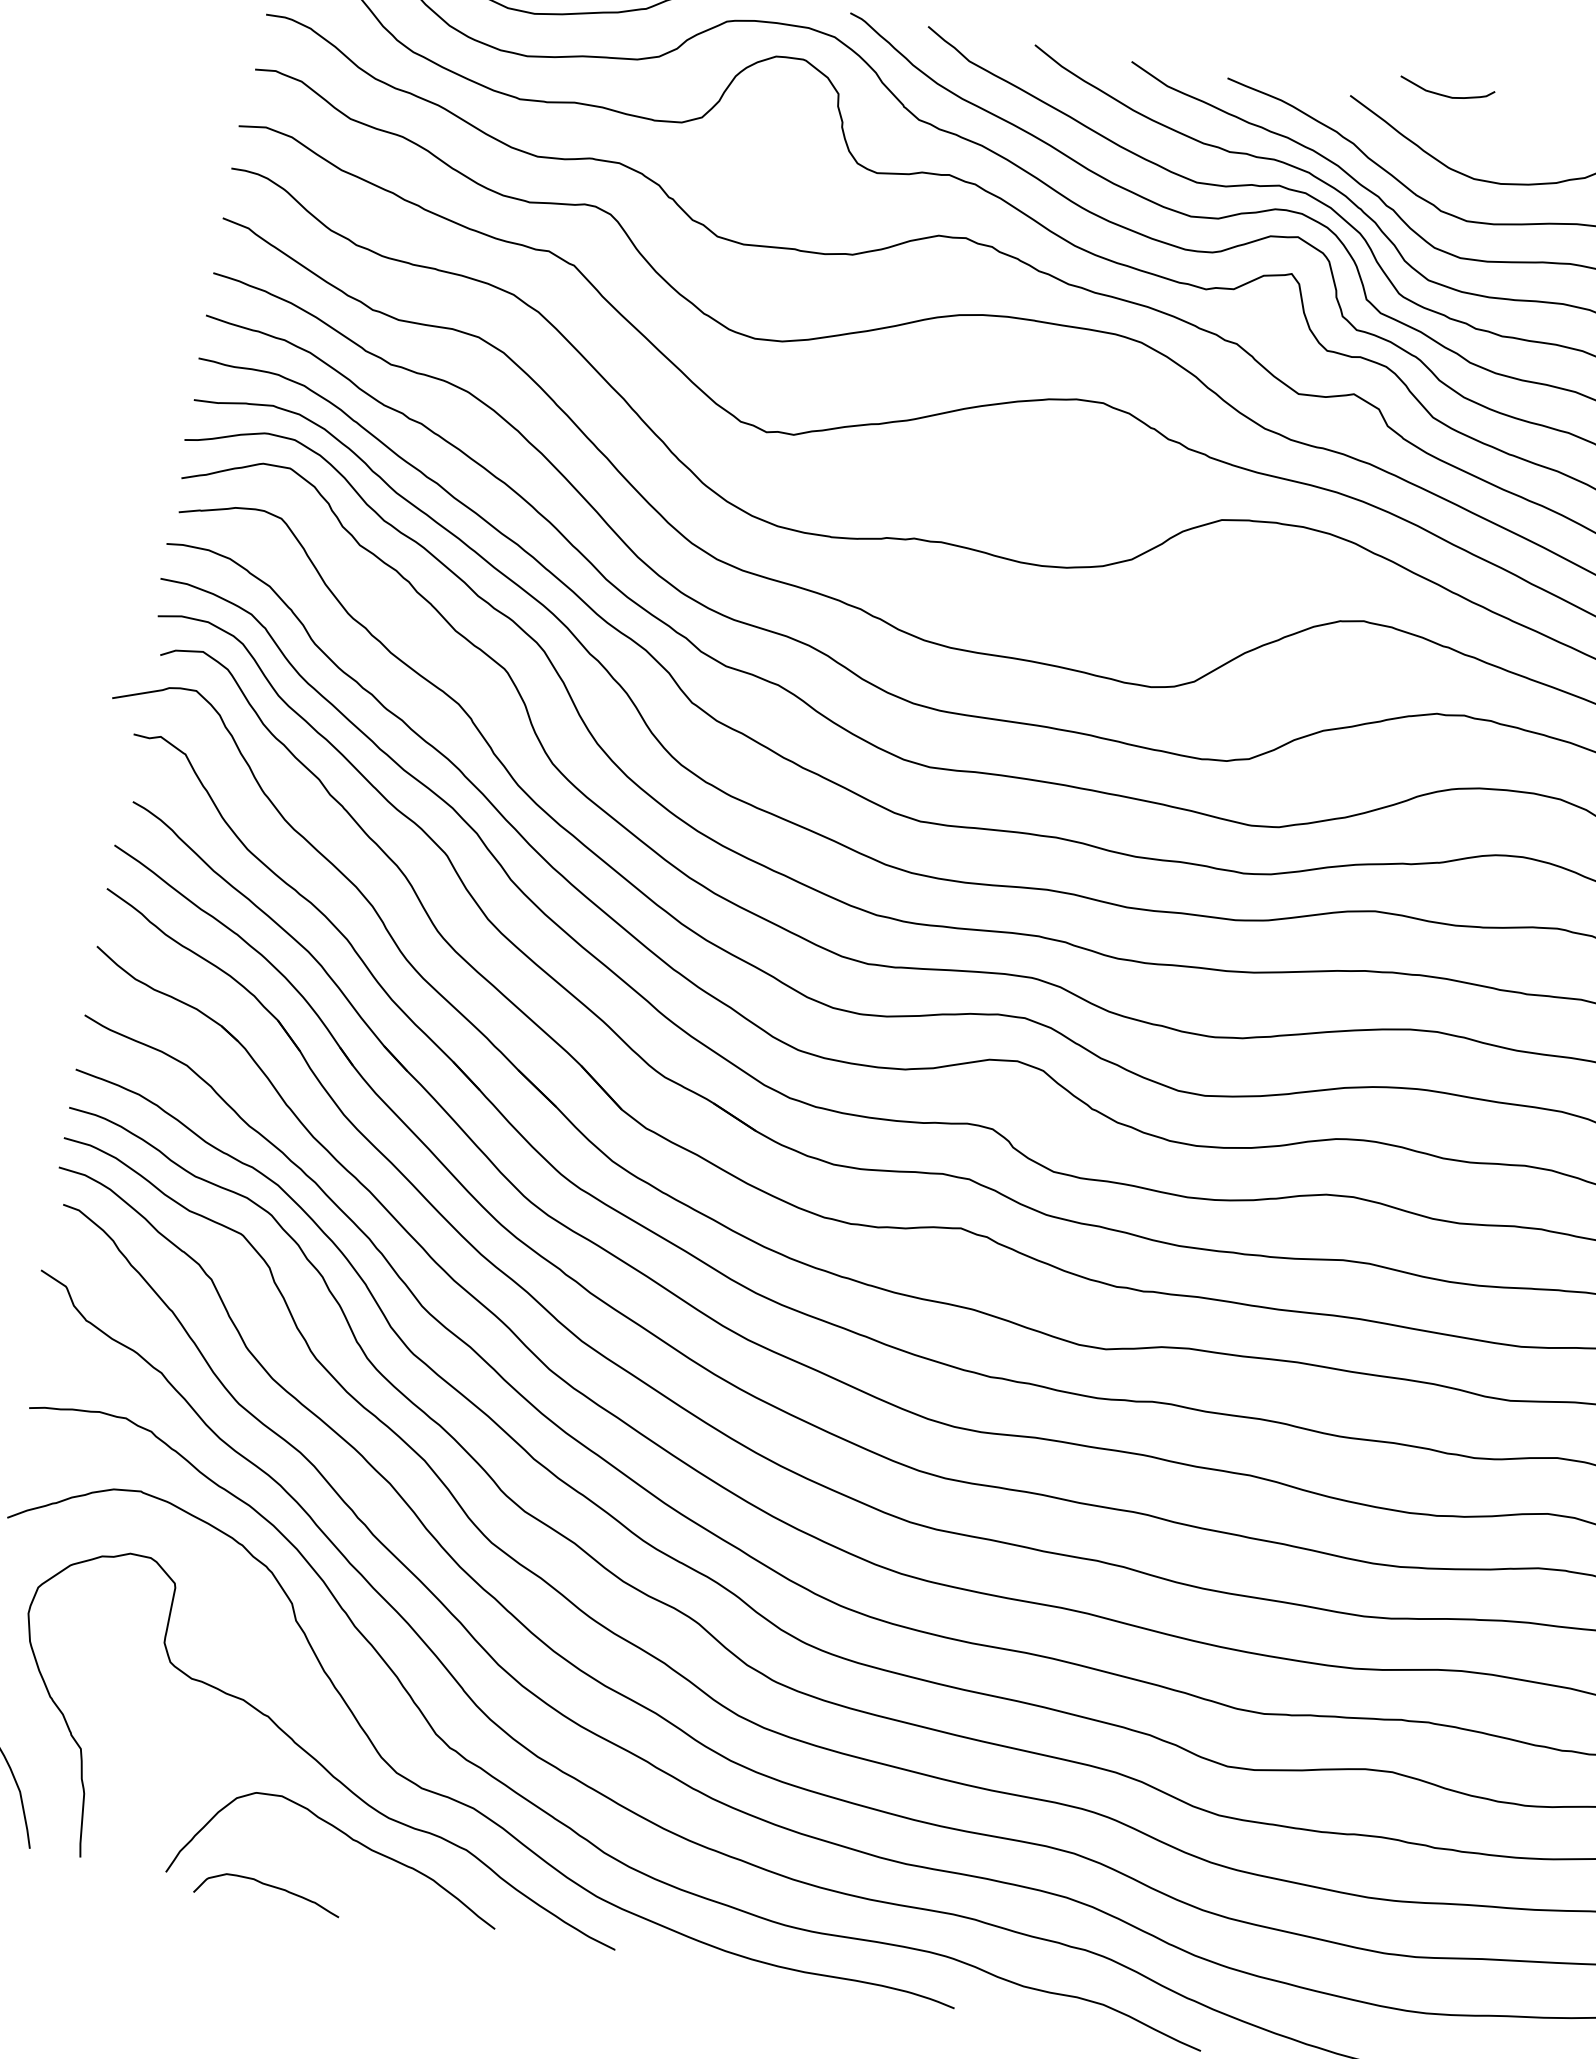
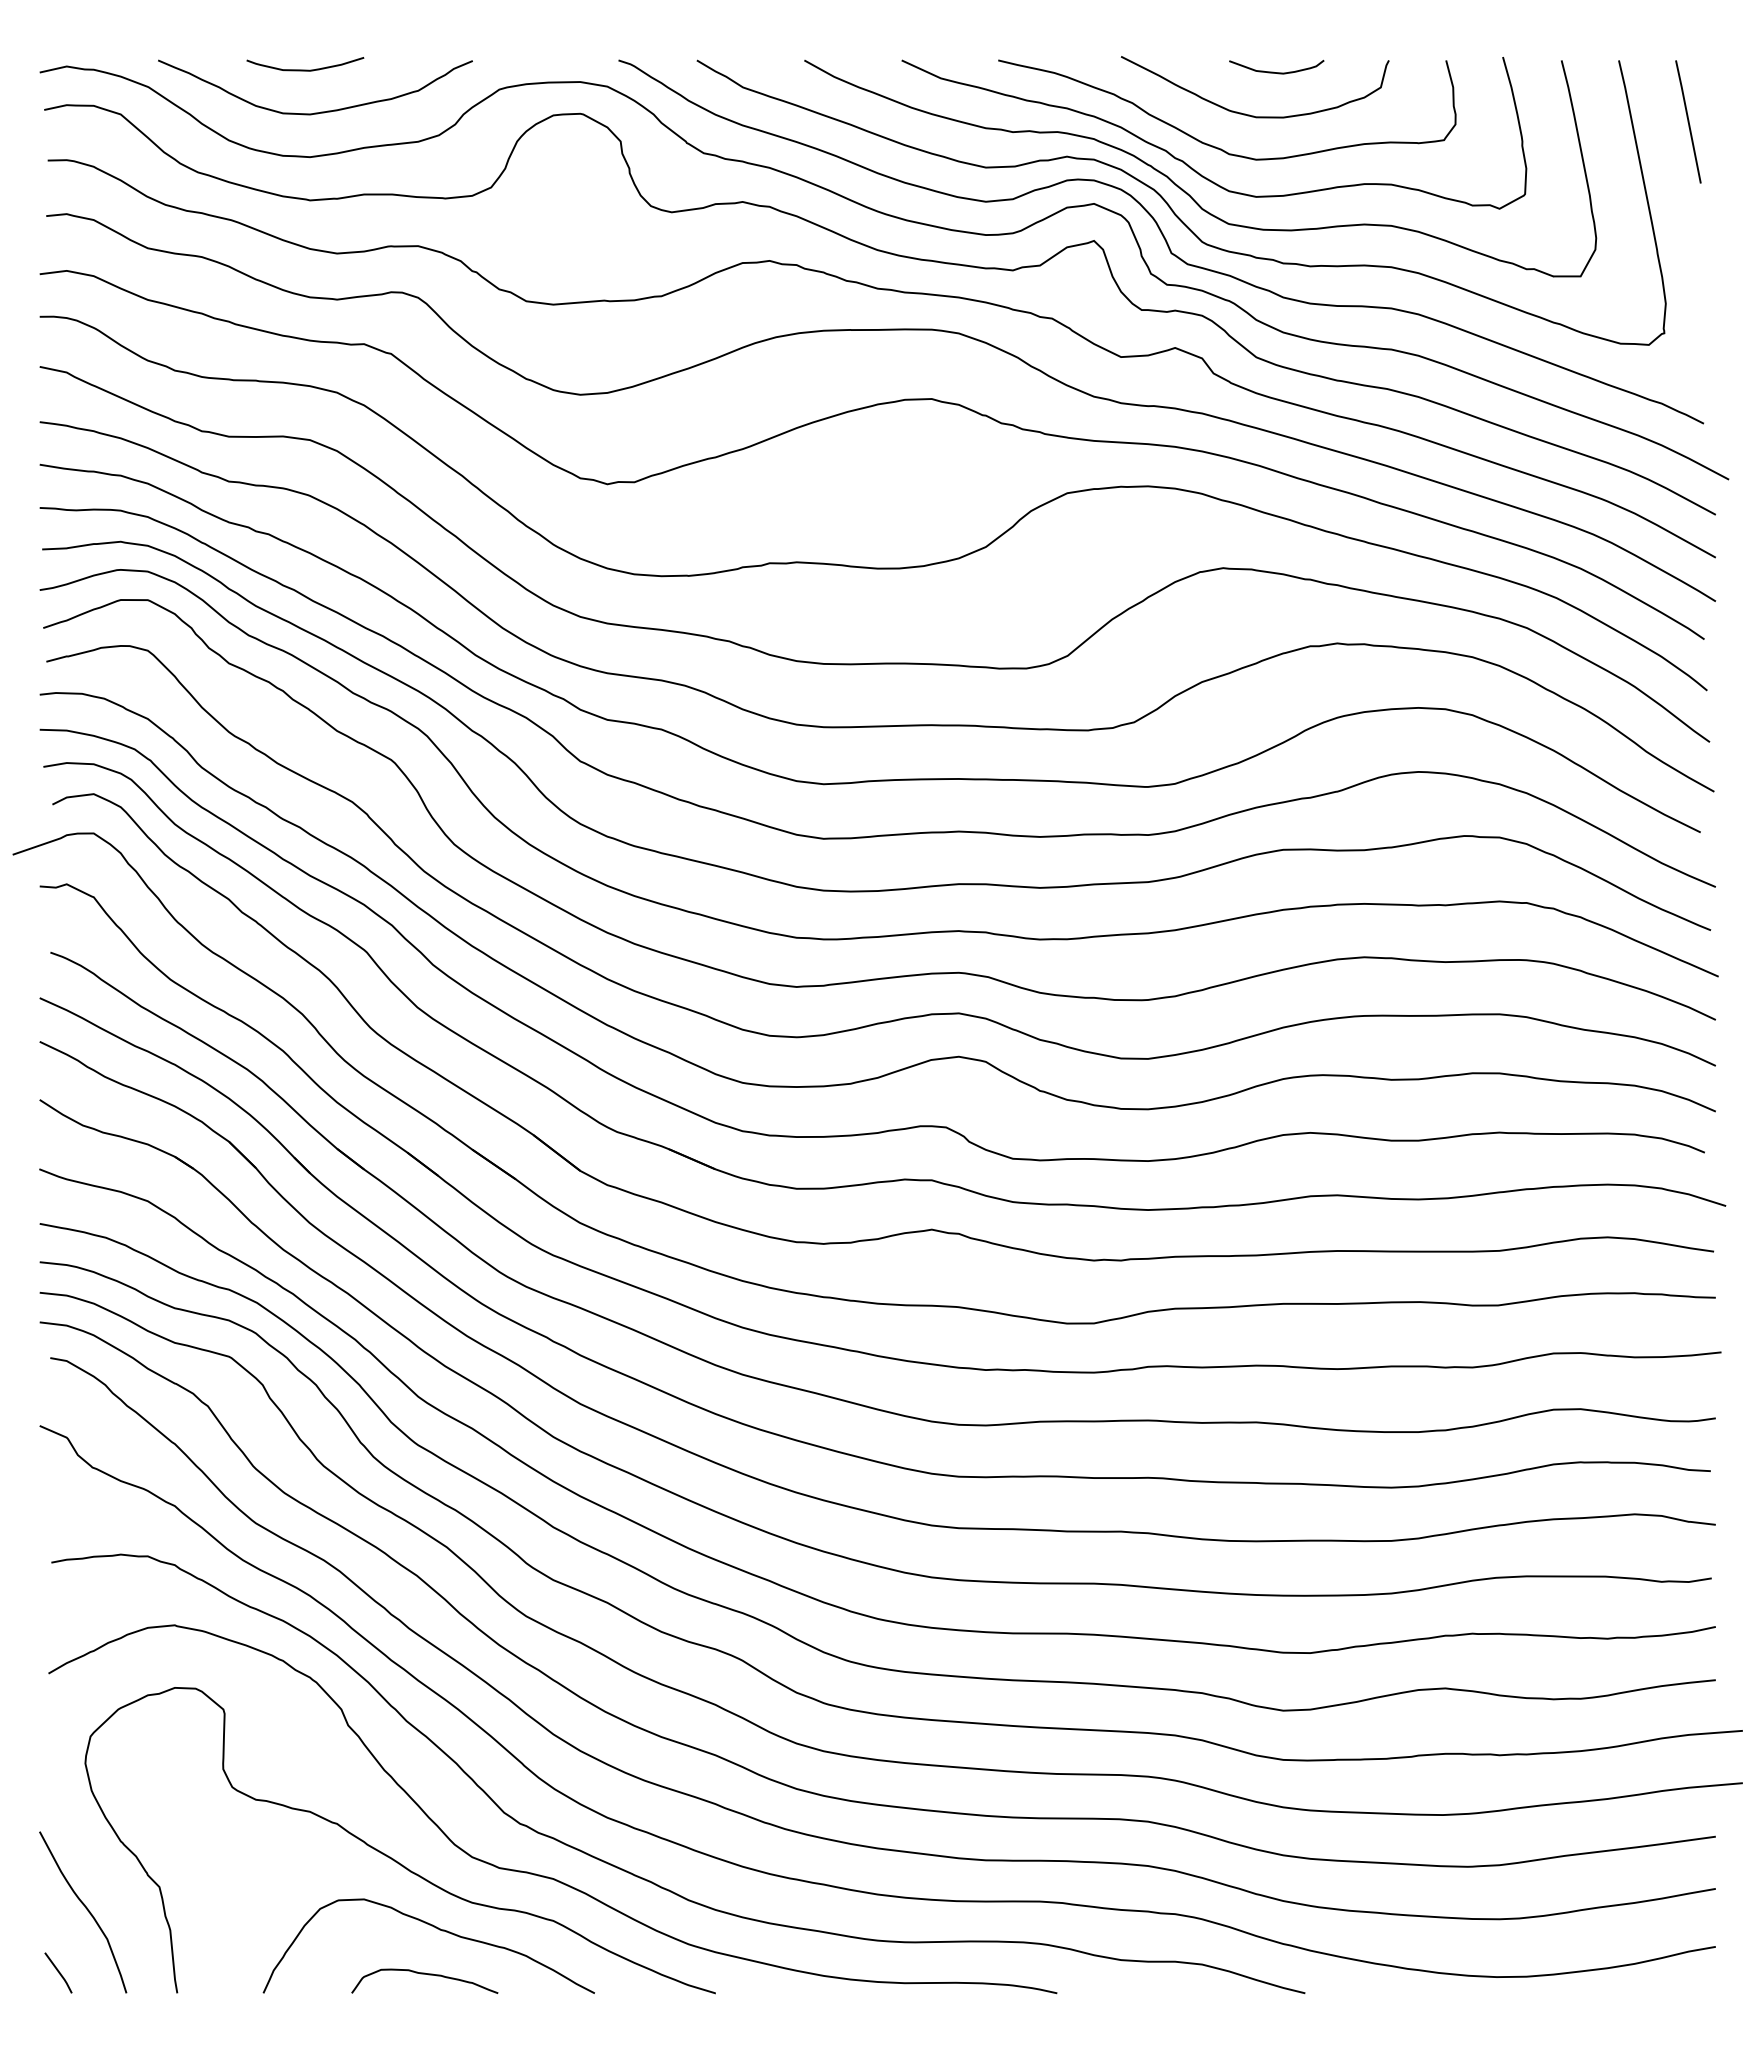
curve: (1442, 94) -> (1273, 71), moved
curve: (268, 1886) -> (424, 1974), moved

